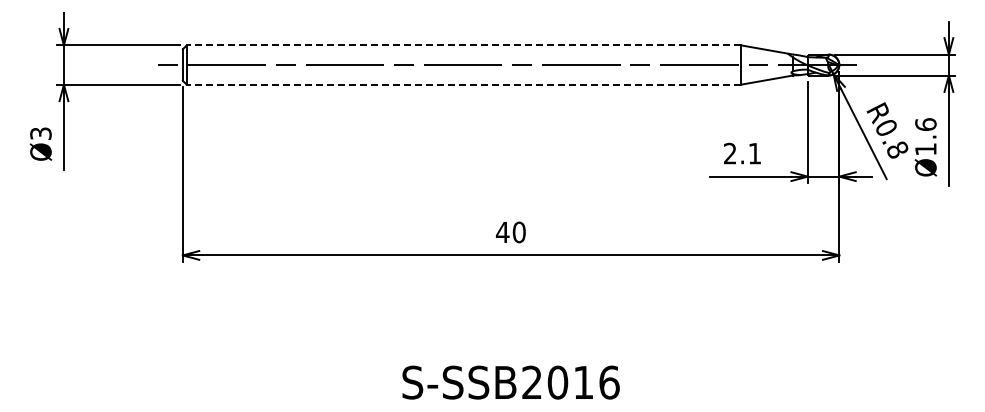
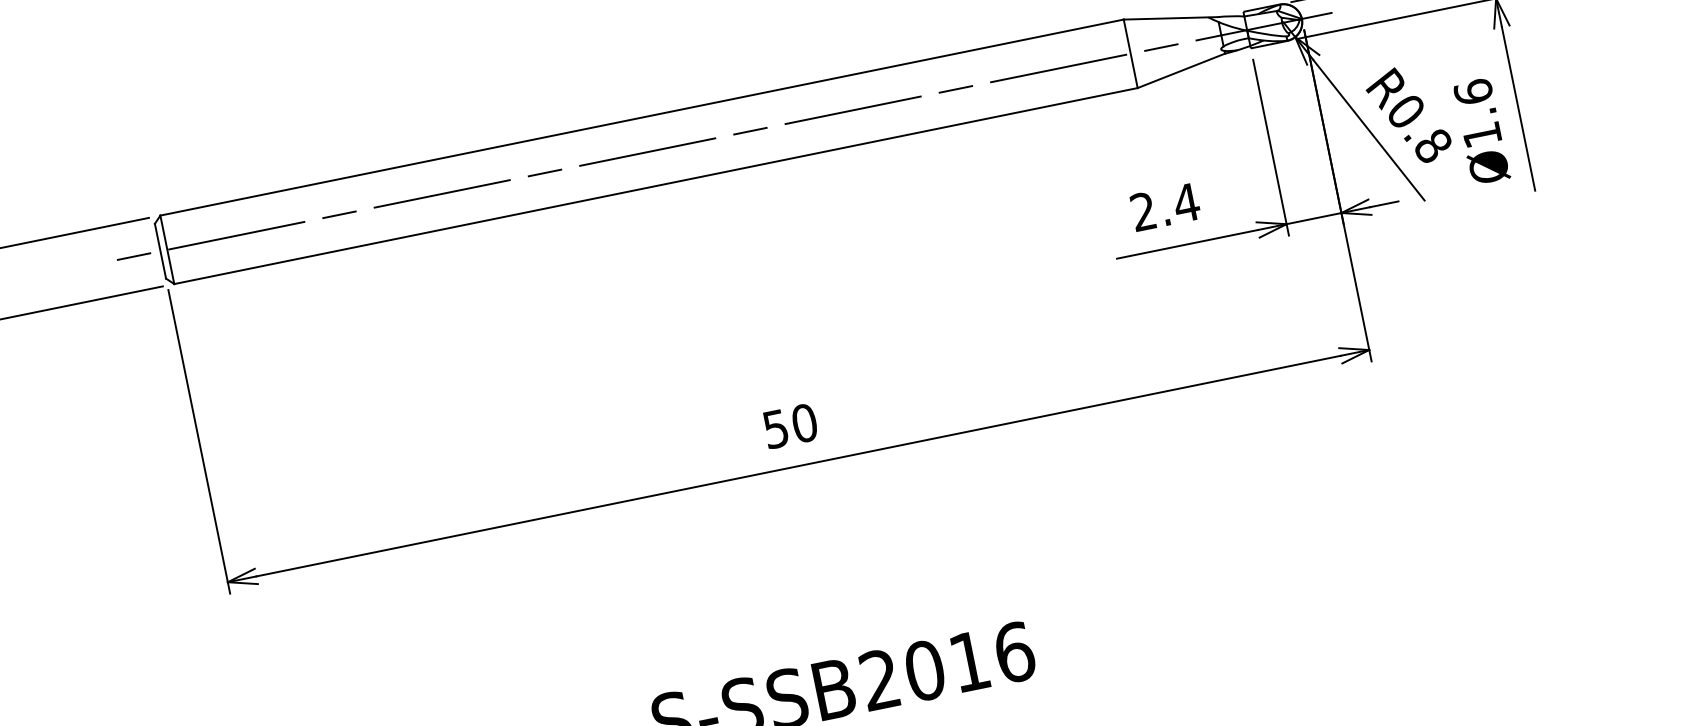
line: (463, 45) -> (641, 117), dashed -> solid
line: (463, 84) -> (655, 185), dashed -> solid
text: (754, 153) -> (1185, 202), 2.1 -> 2.4
text: (502, 232) -> (775, 429), 40 -> 50

